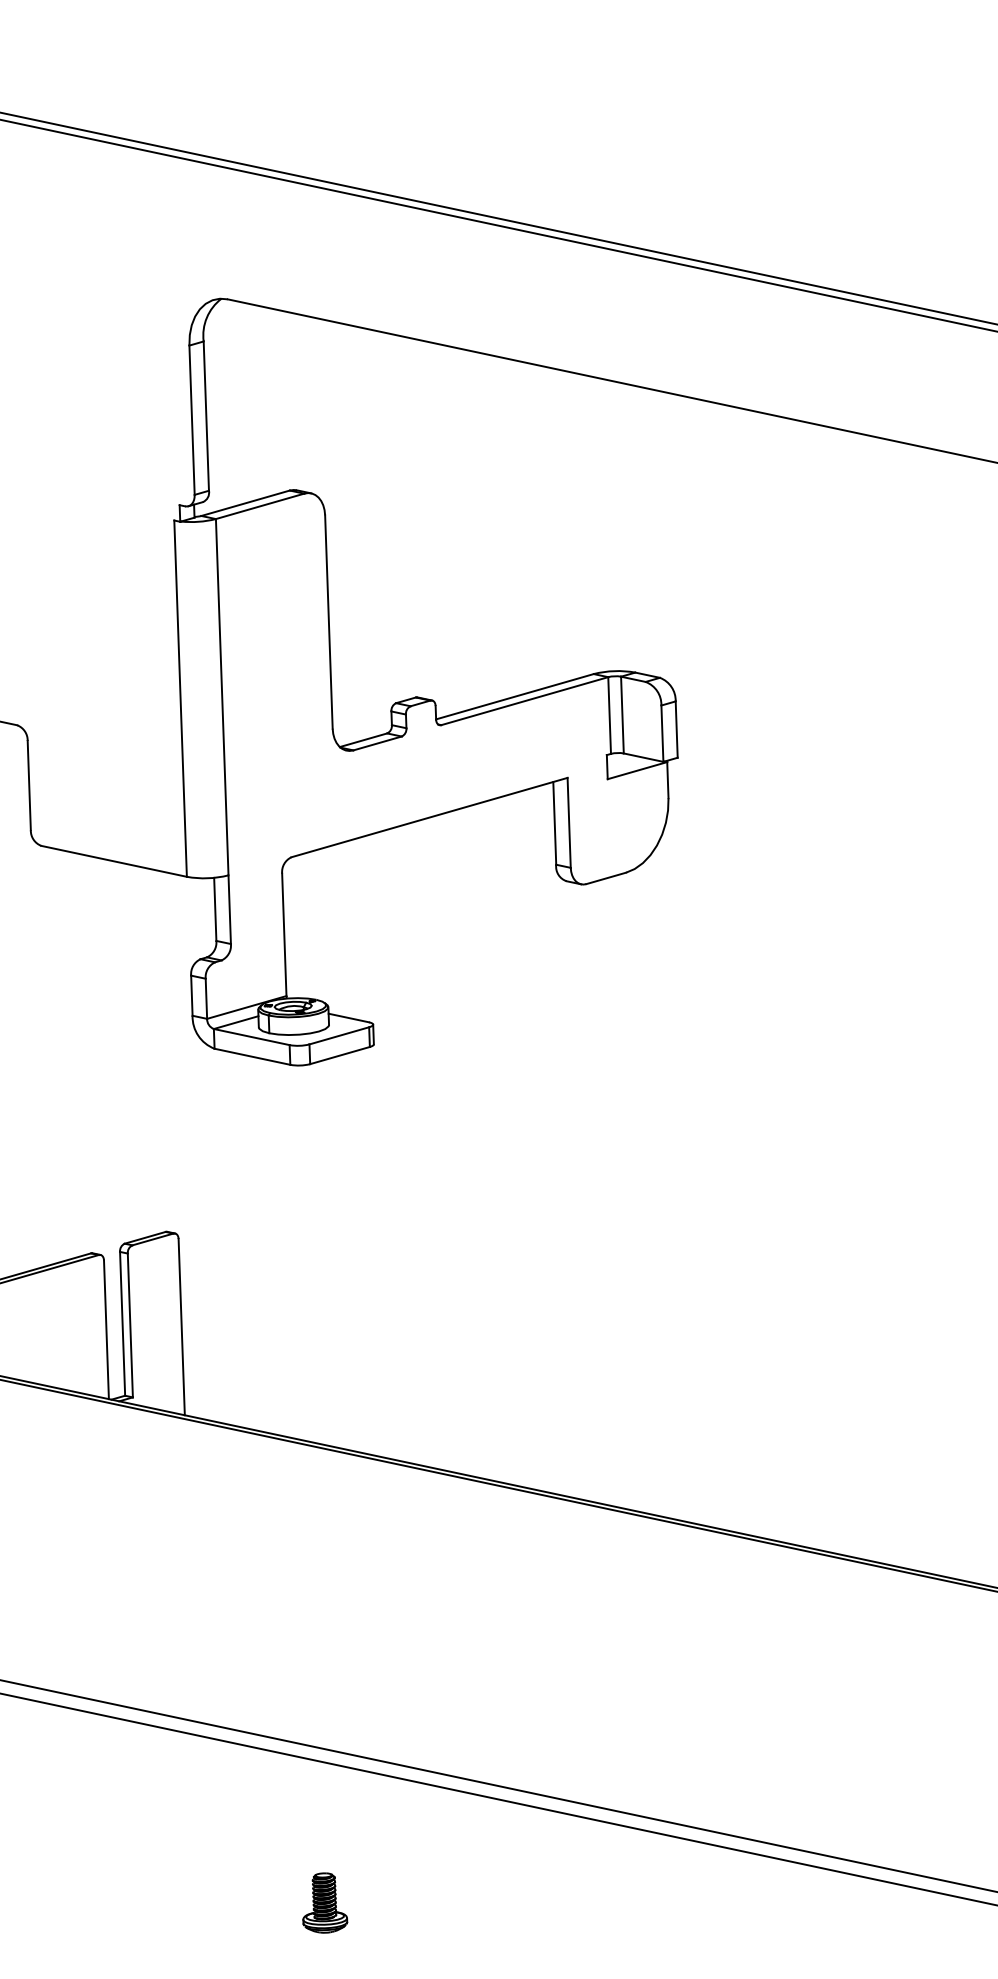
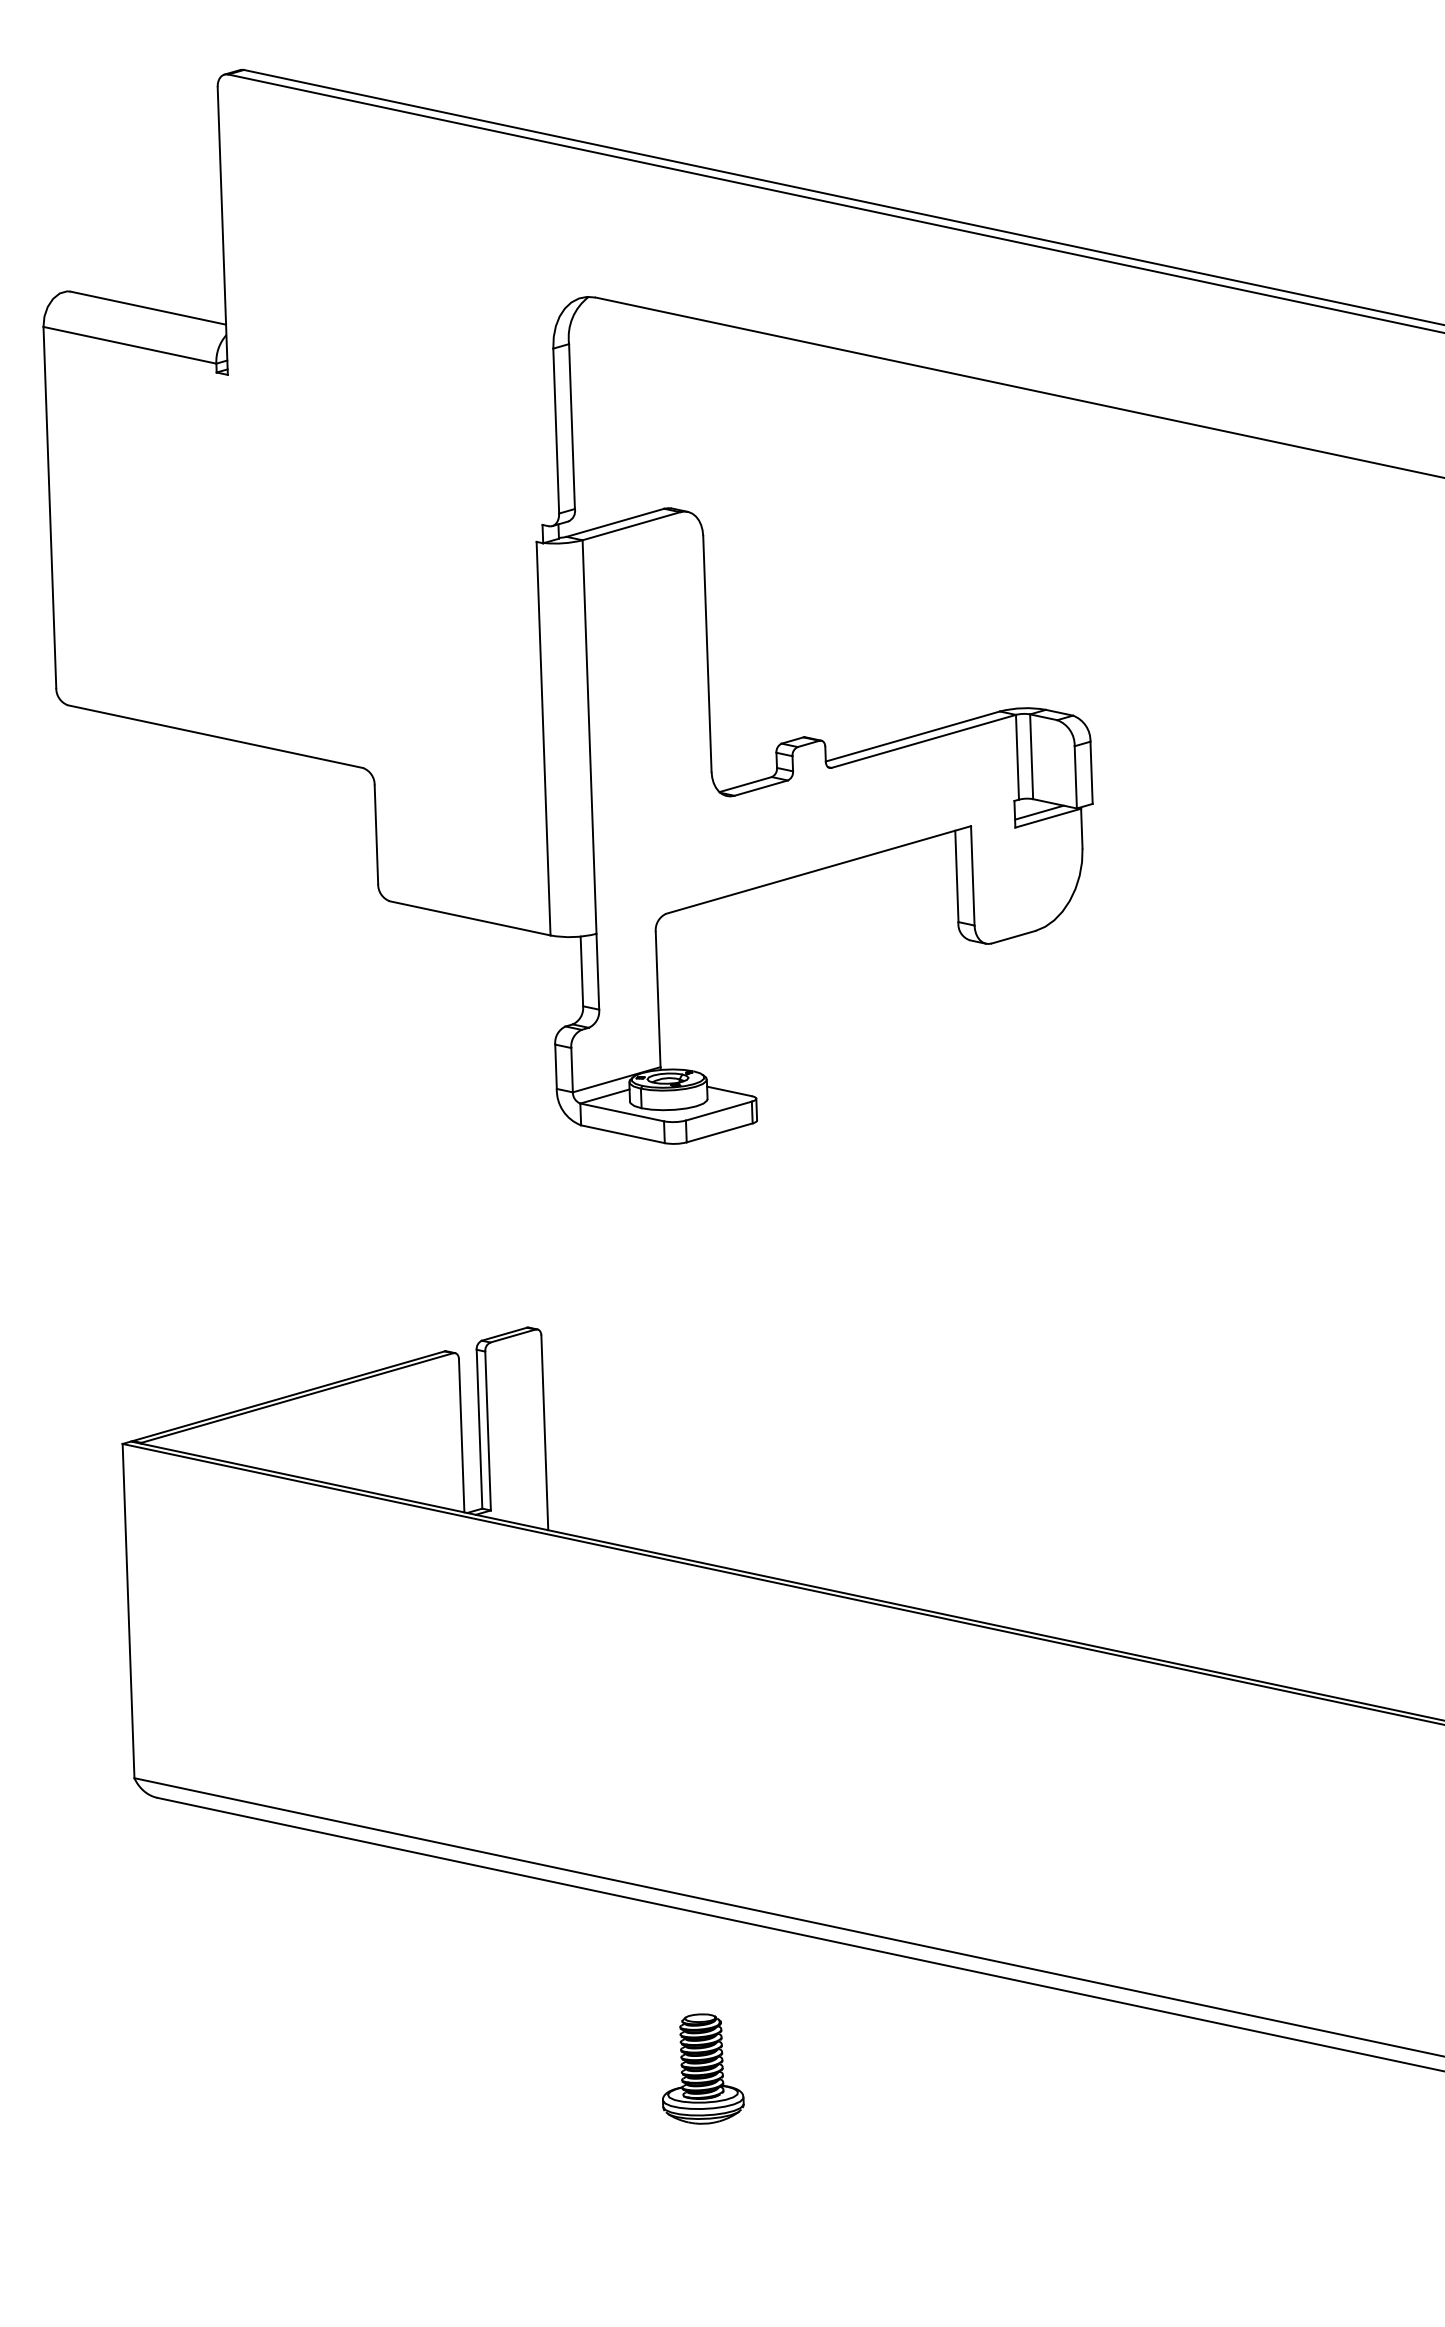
line: (629, 765) -> (1039, 812), added
part: (325, 1902) -> (703, 2068), size x1.67

